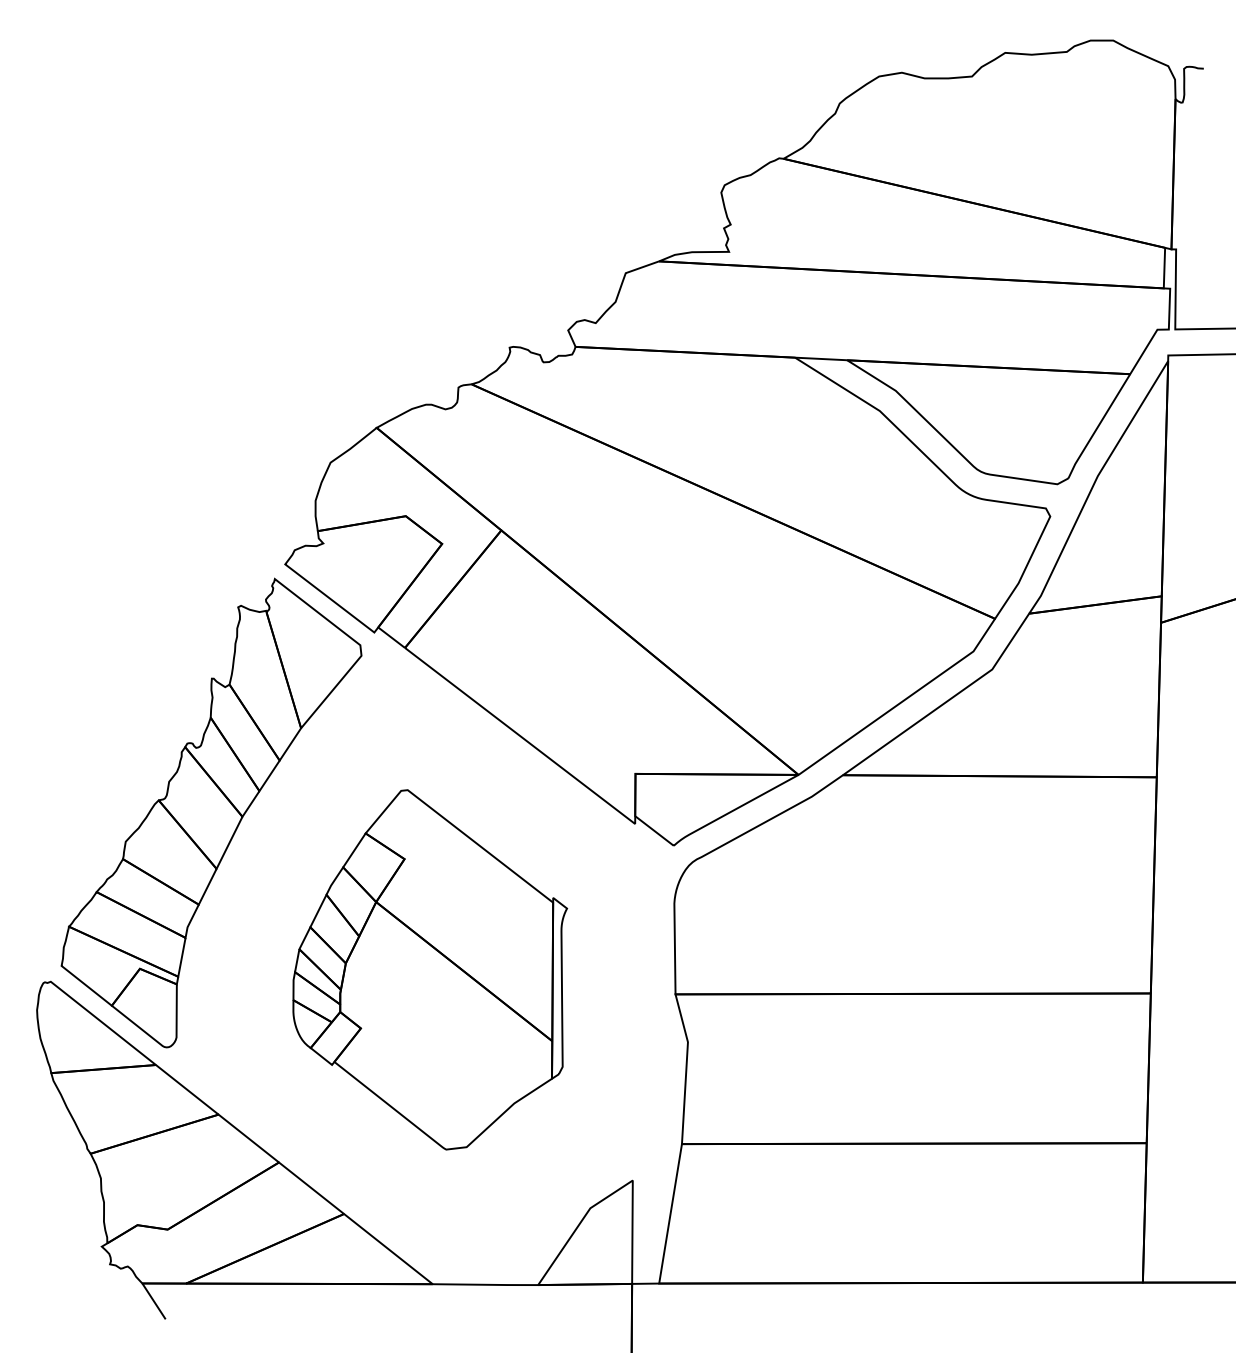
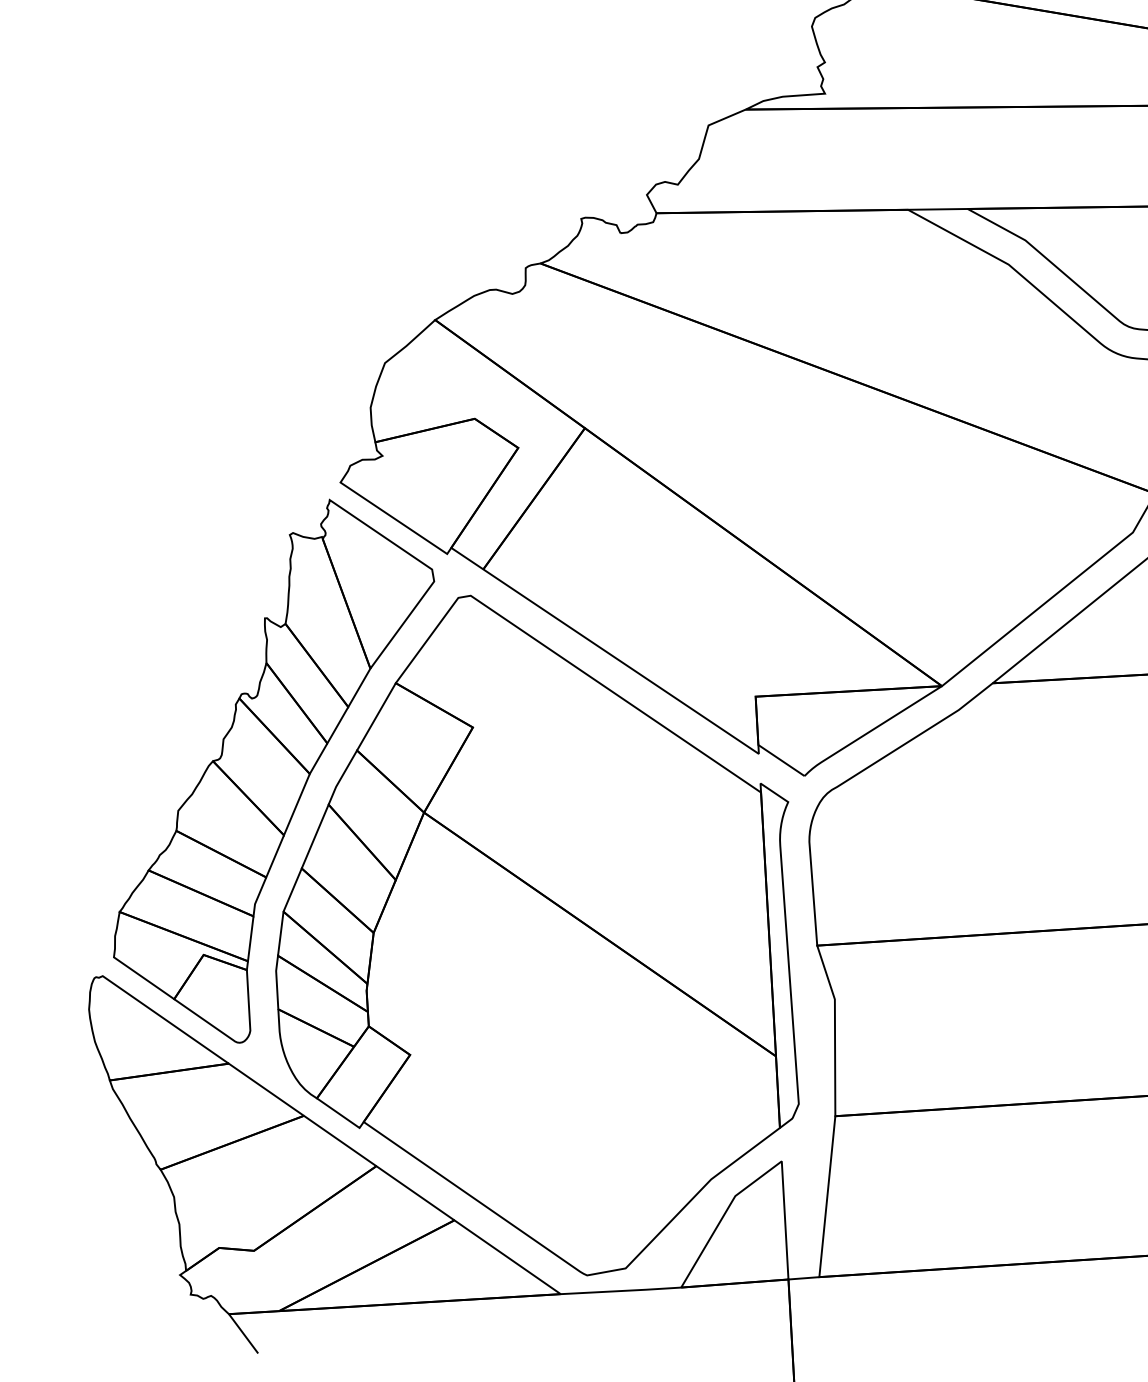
part: (430, 969) -> (535, 934), size x1.67

